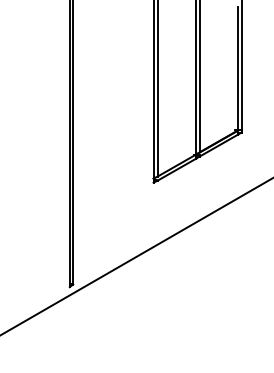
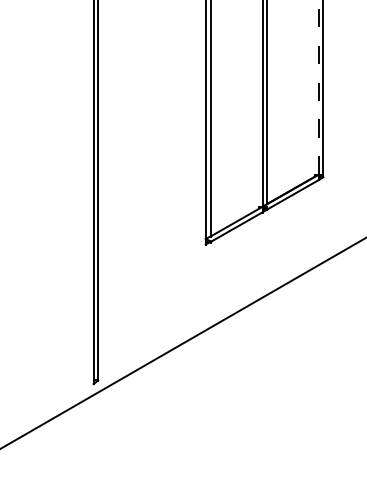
line: (237, 68) -> (318, 91), solid -> dashed

